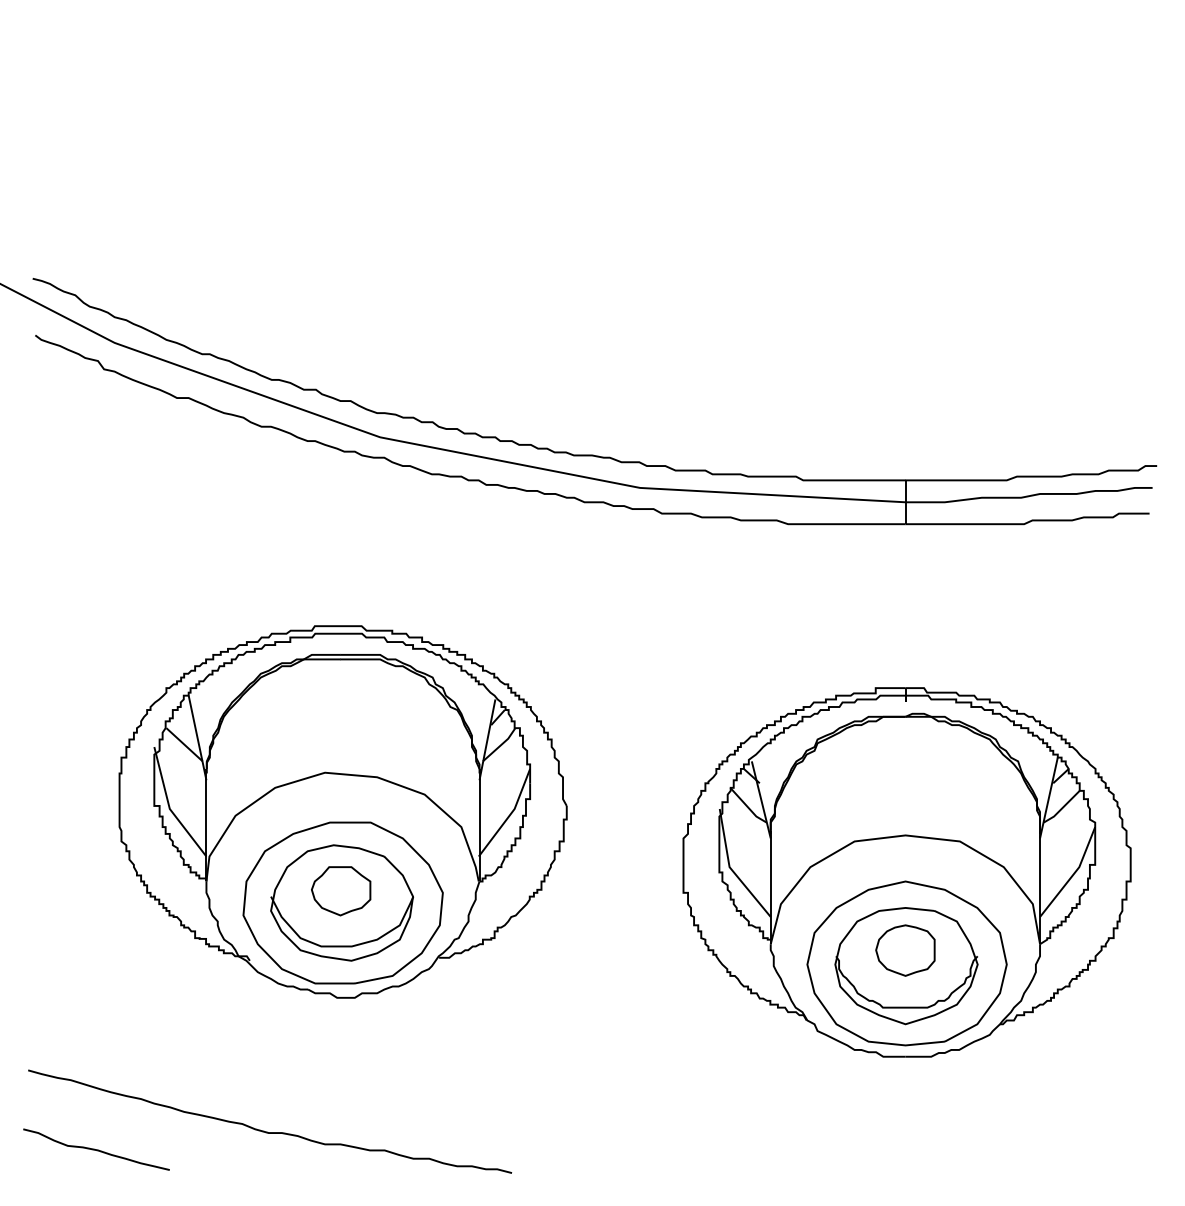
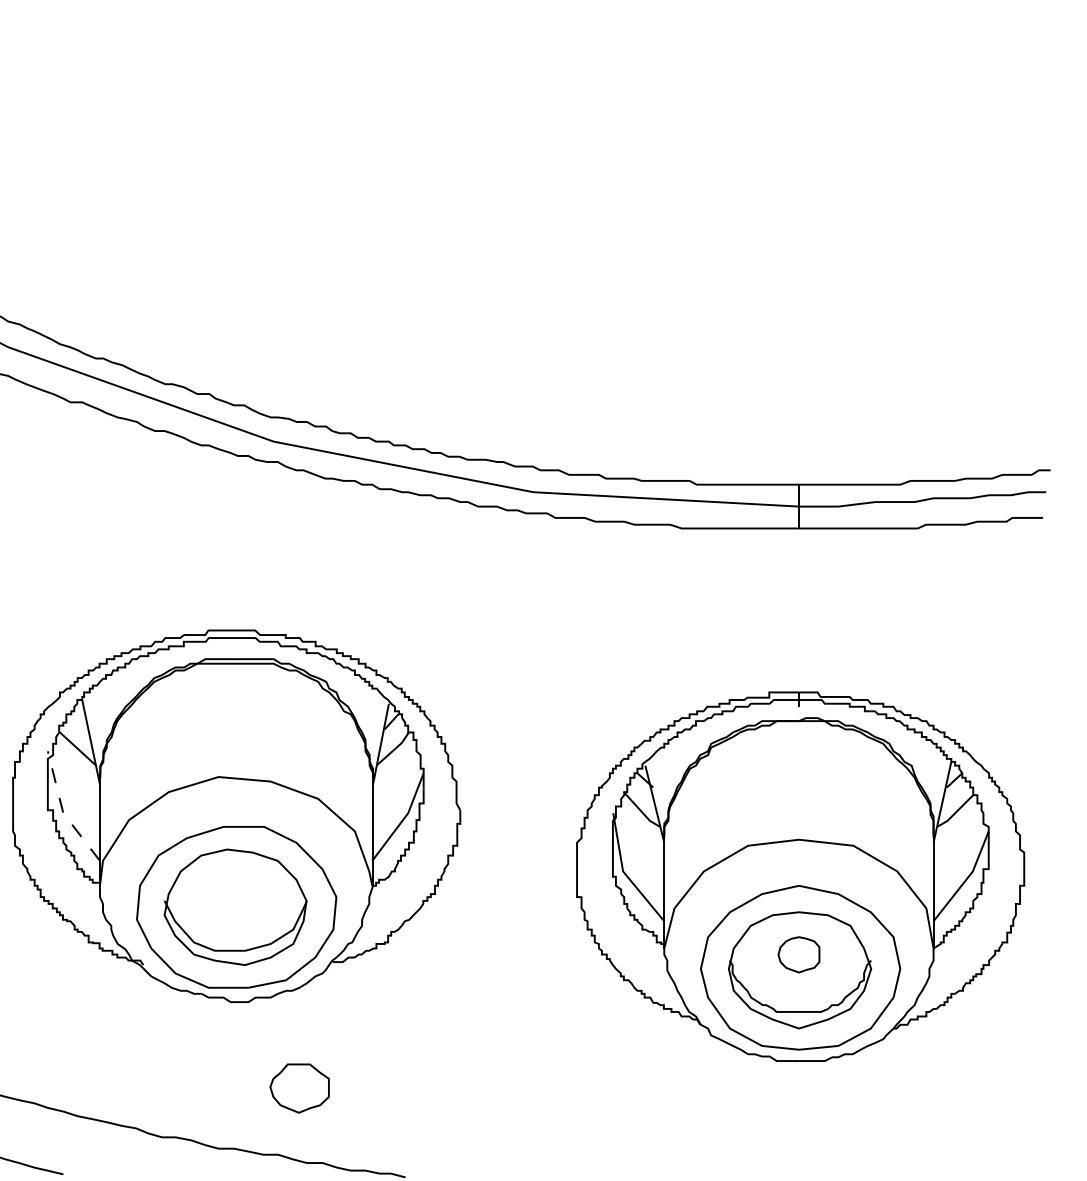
line: (169, 808) -> (63, 812), solid -> dashed
part: (341, 891) -> (300, 1088), moved
part: (905, 950) -> (799, 954), size x0.7

